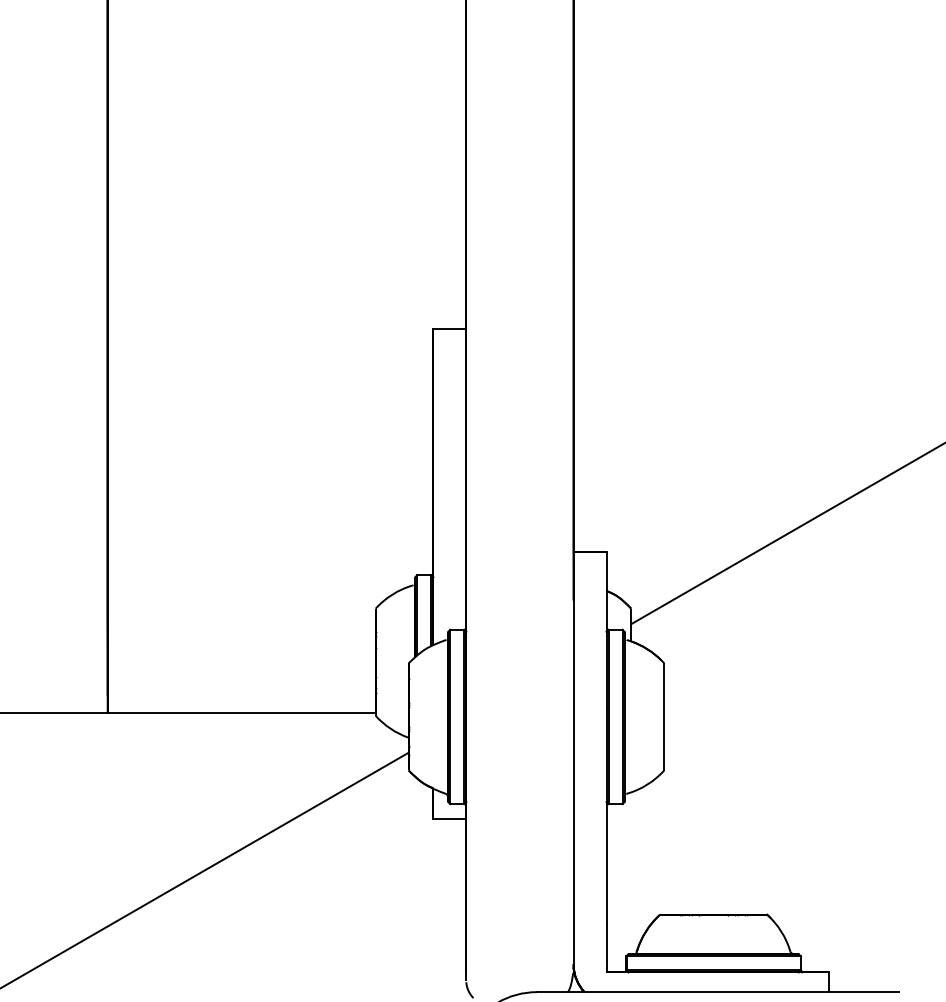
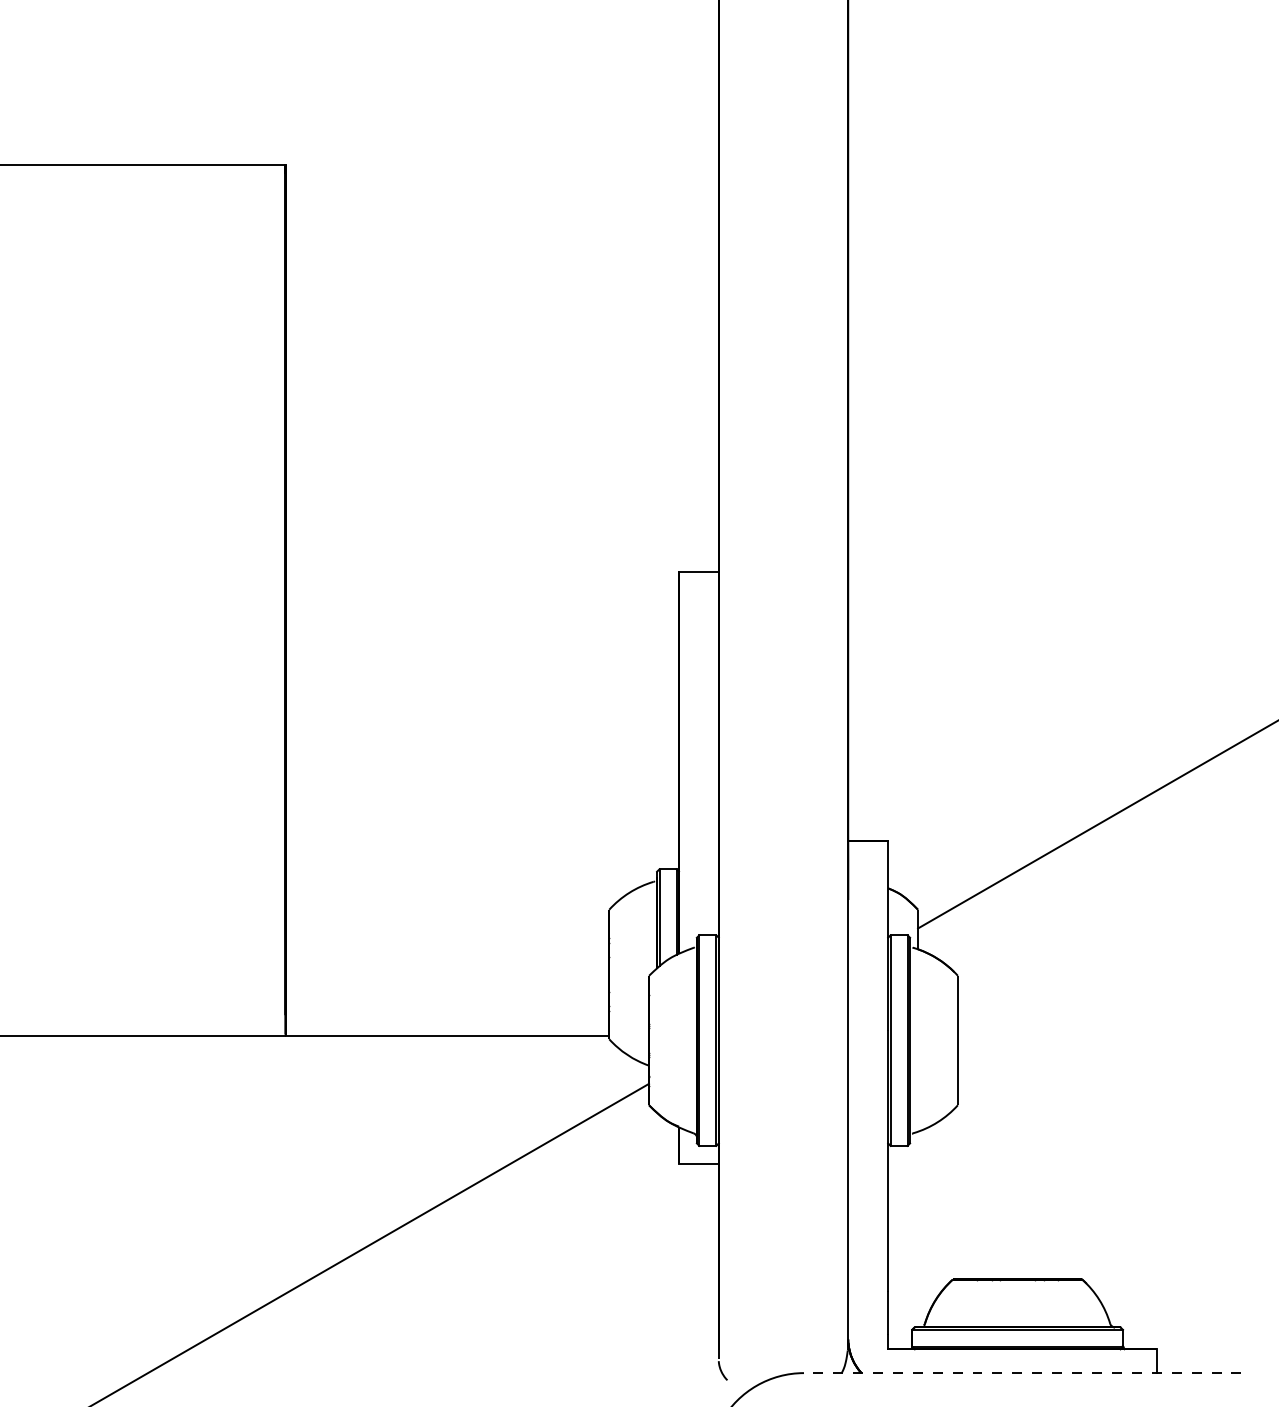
line: (717, 992) -> (1022, 1373), solid -> dashed

